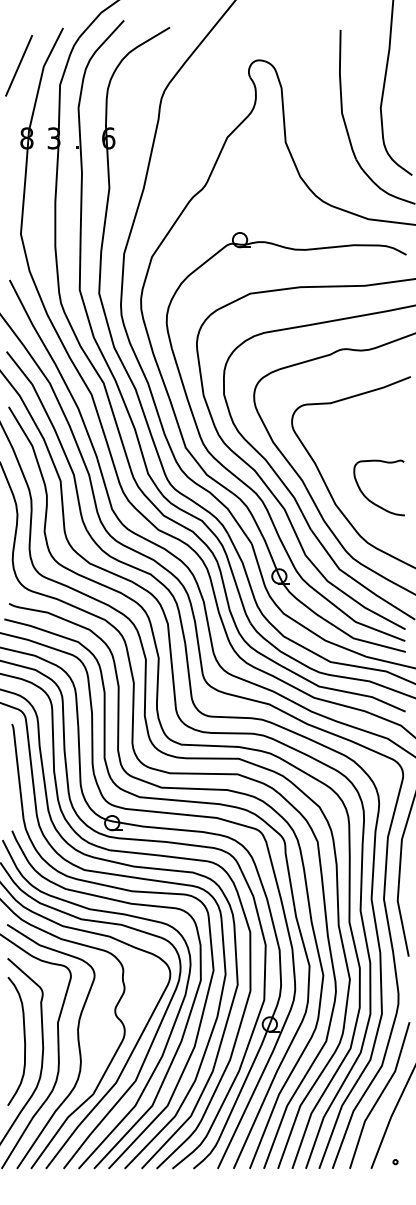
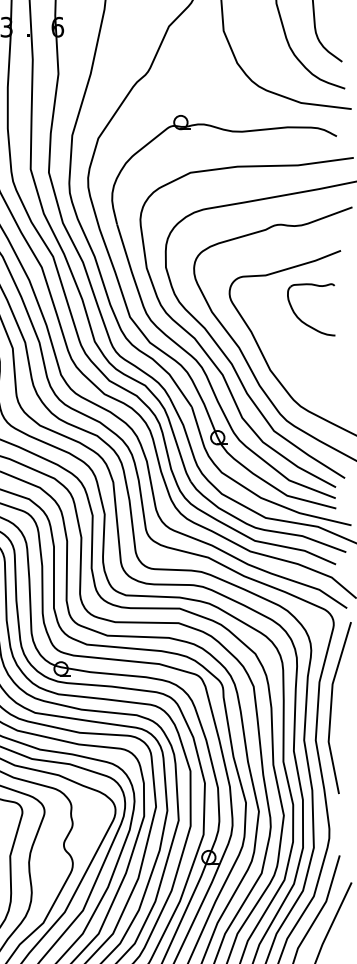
part: (371, 500) -> (304, 321), moved

